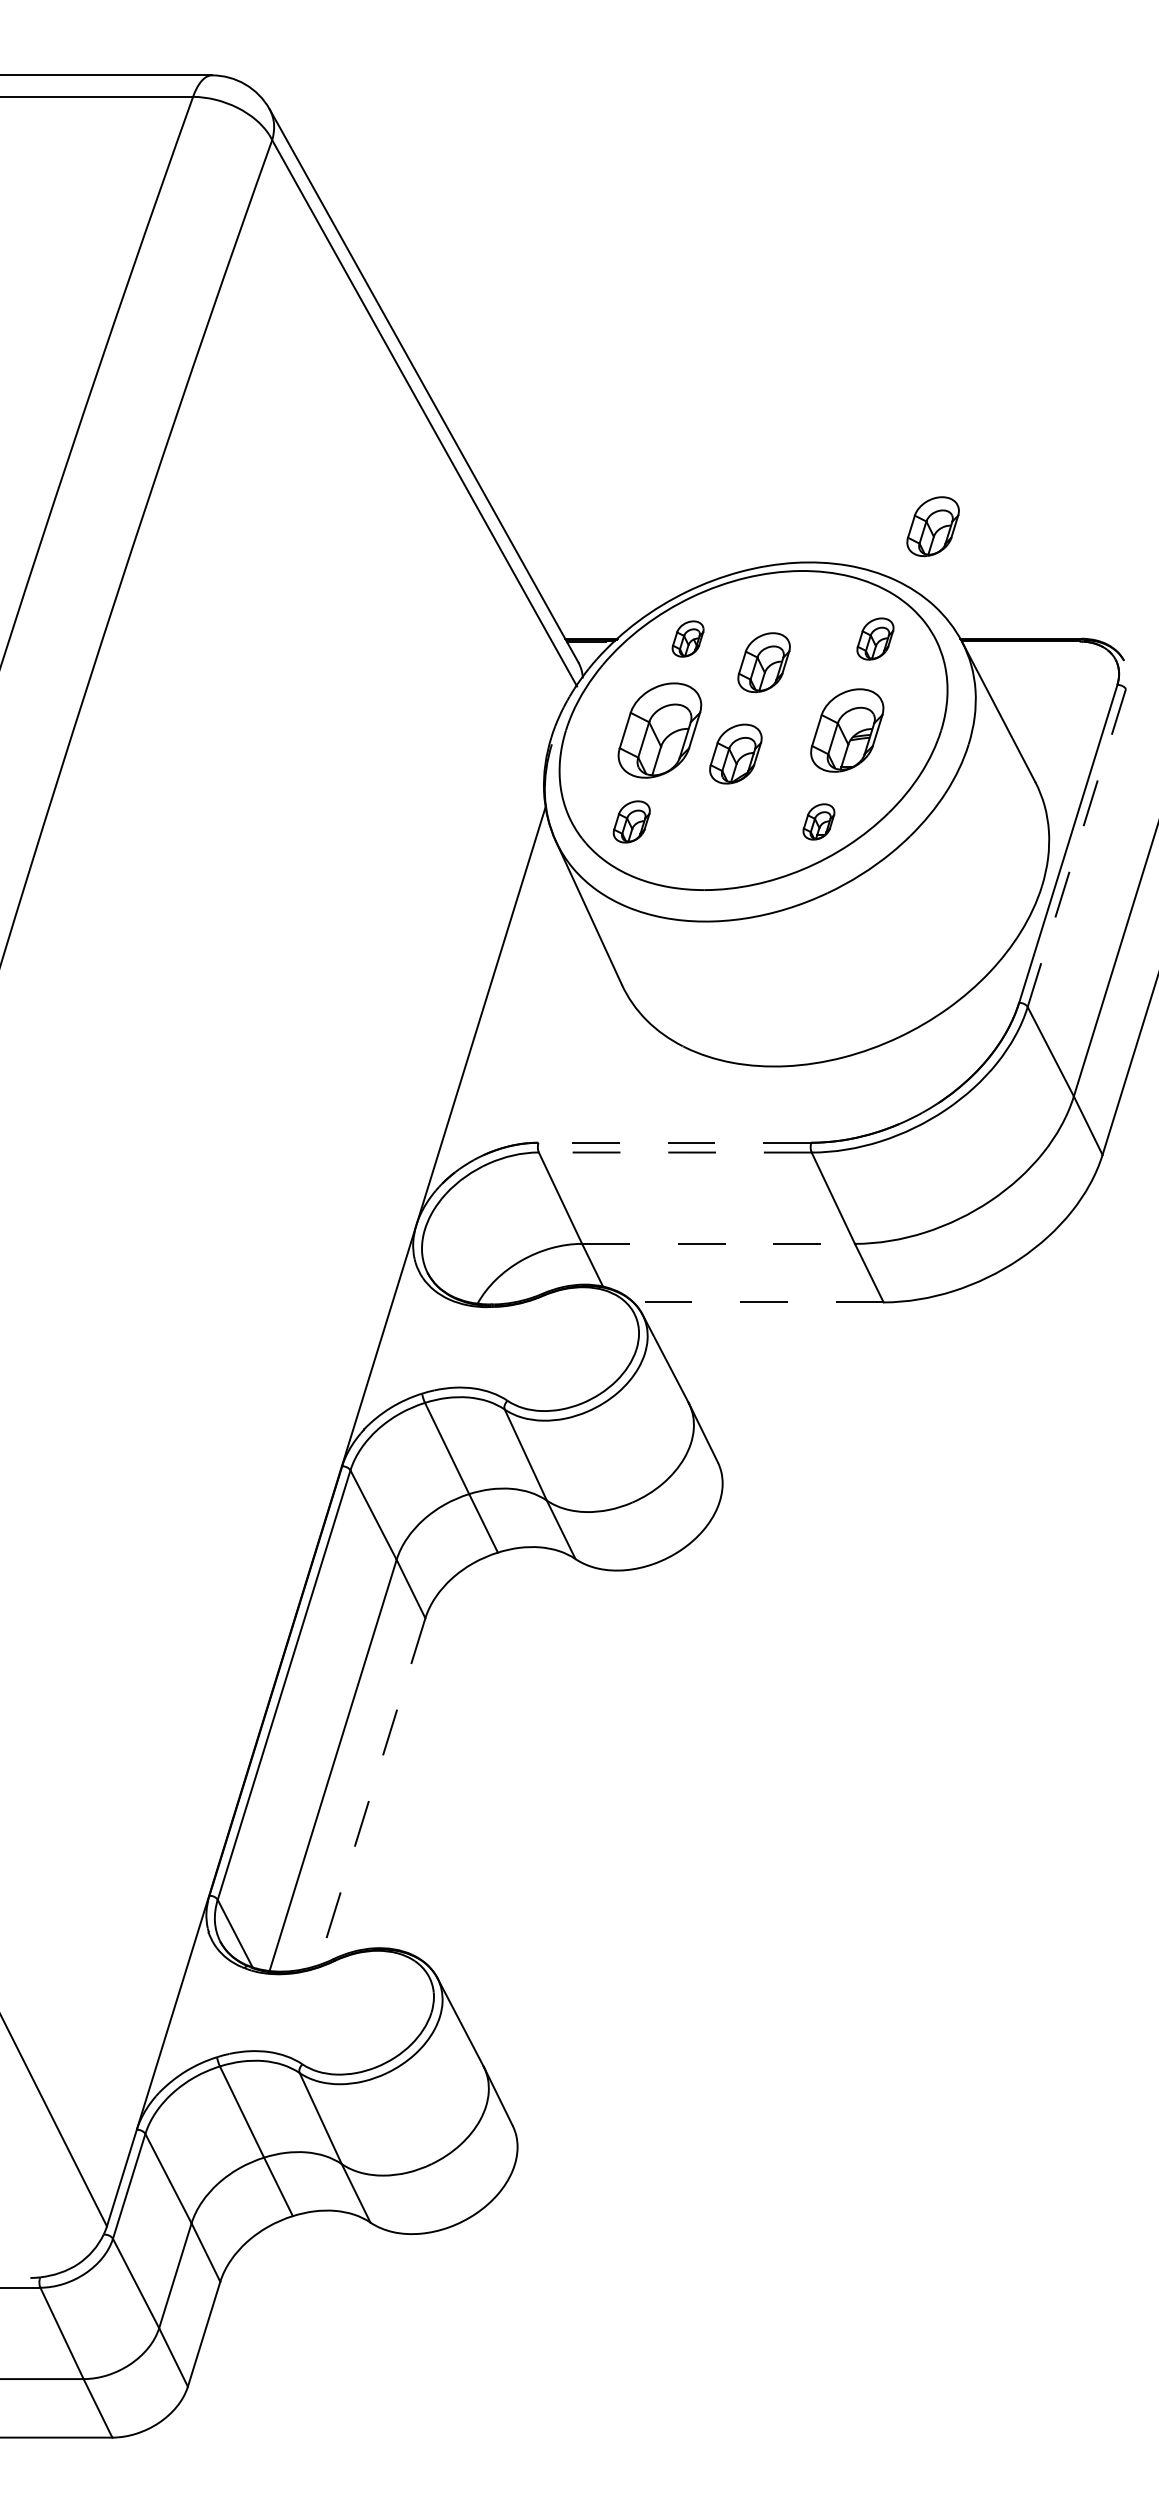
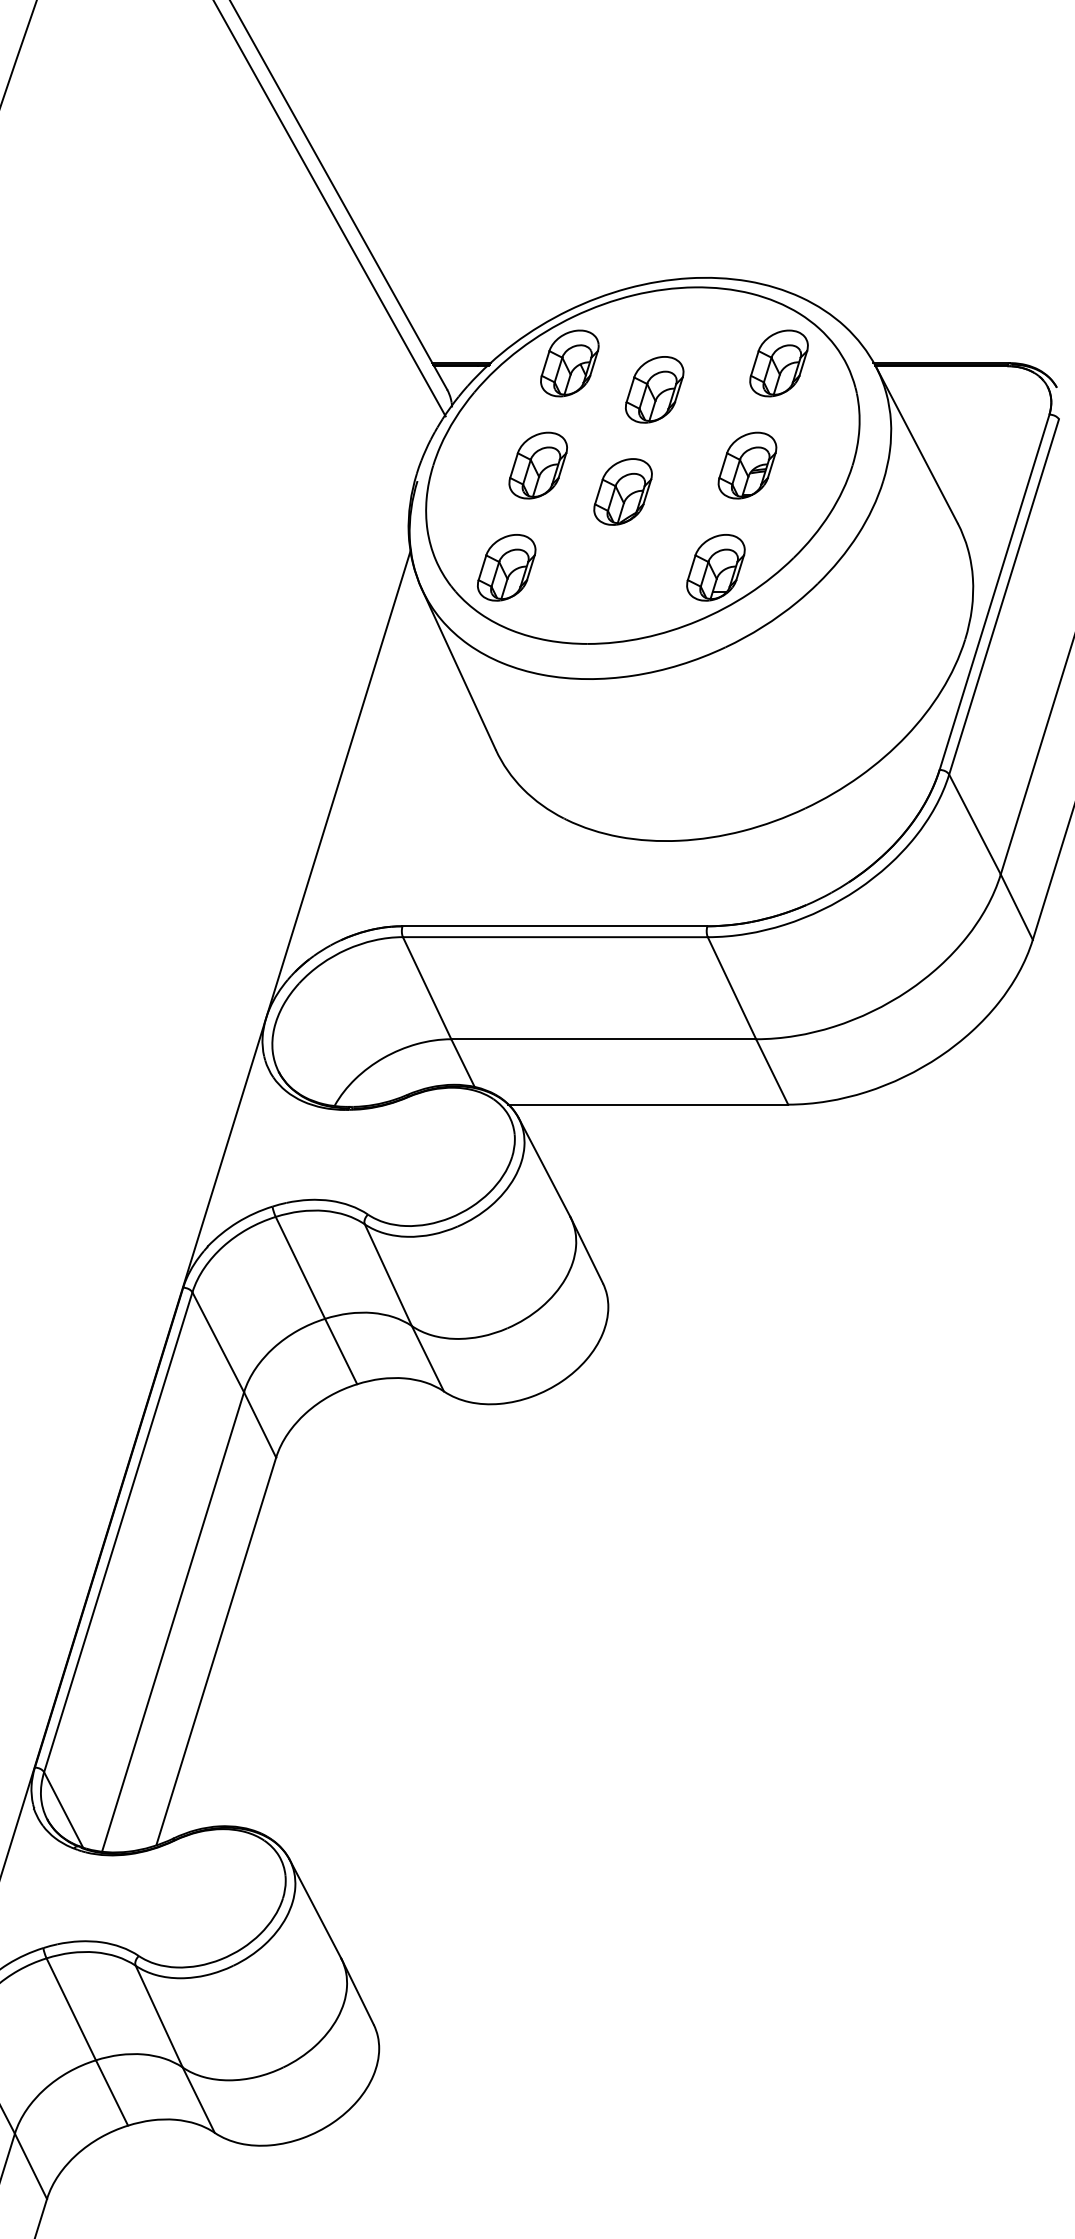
part: (932, 526) -> (842, 237), removed
part: (687, 638) -> (569, 362), size x1.67
part: (875, 638) -> (779, 362), size x1.43
part: (659, 730) -> (537, 465), size x0.62
part: (846, 730) -> (746, 465), size x0.71
part: (631, 821) -> (506, 567), size x1.43
part: (818, 821) -> (715, 567), size x1.67
line: (1076, 848) -> (1003, 597), dashed -> solid
line: (674, 1142) -> (554, 925), dashed -> solid
line: (674, 1152) -> (554, 937), dashed -> solid
line: (719, 1243) -> (604, 1038), dashed -> solid
line: (758, 1302) -> (648, 1104), dashed -> solid
line: (371, 1792) -> (215, 1652), dashed -> solid

